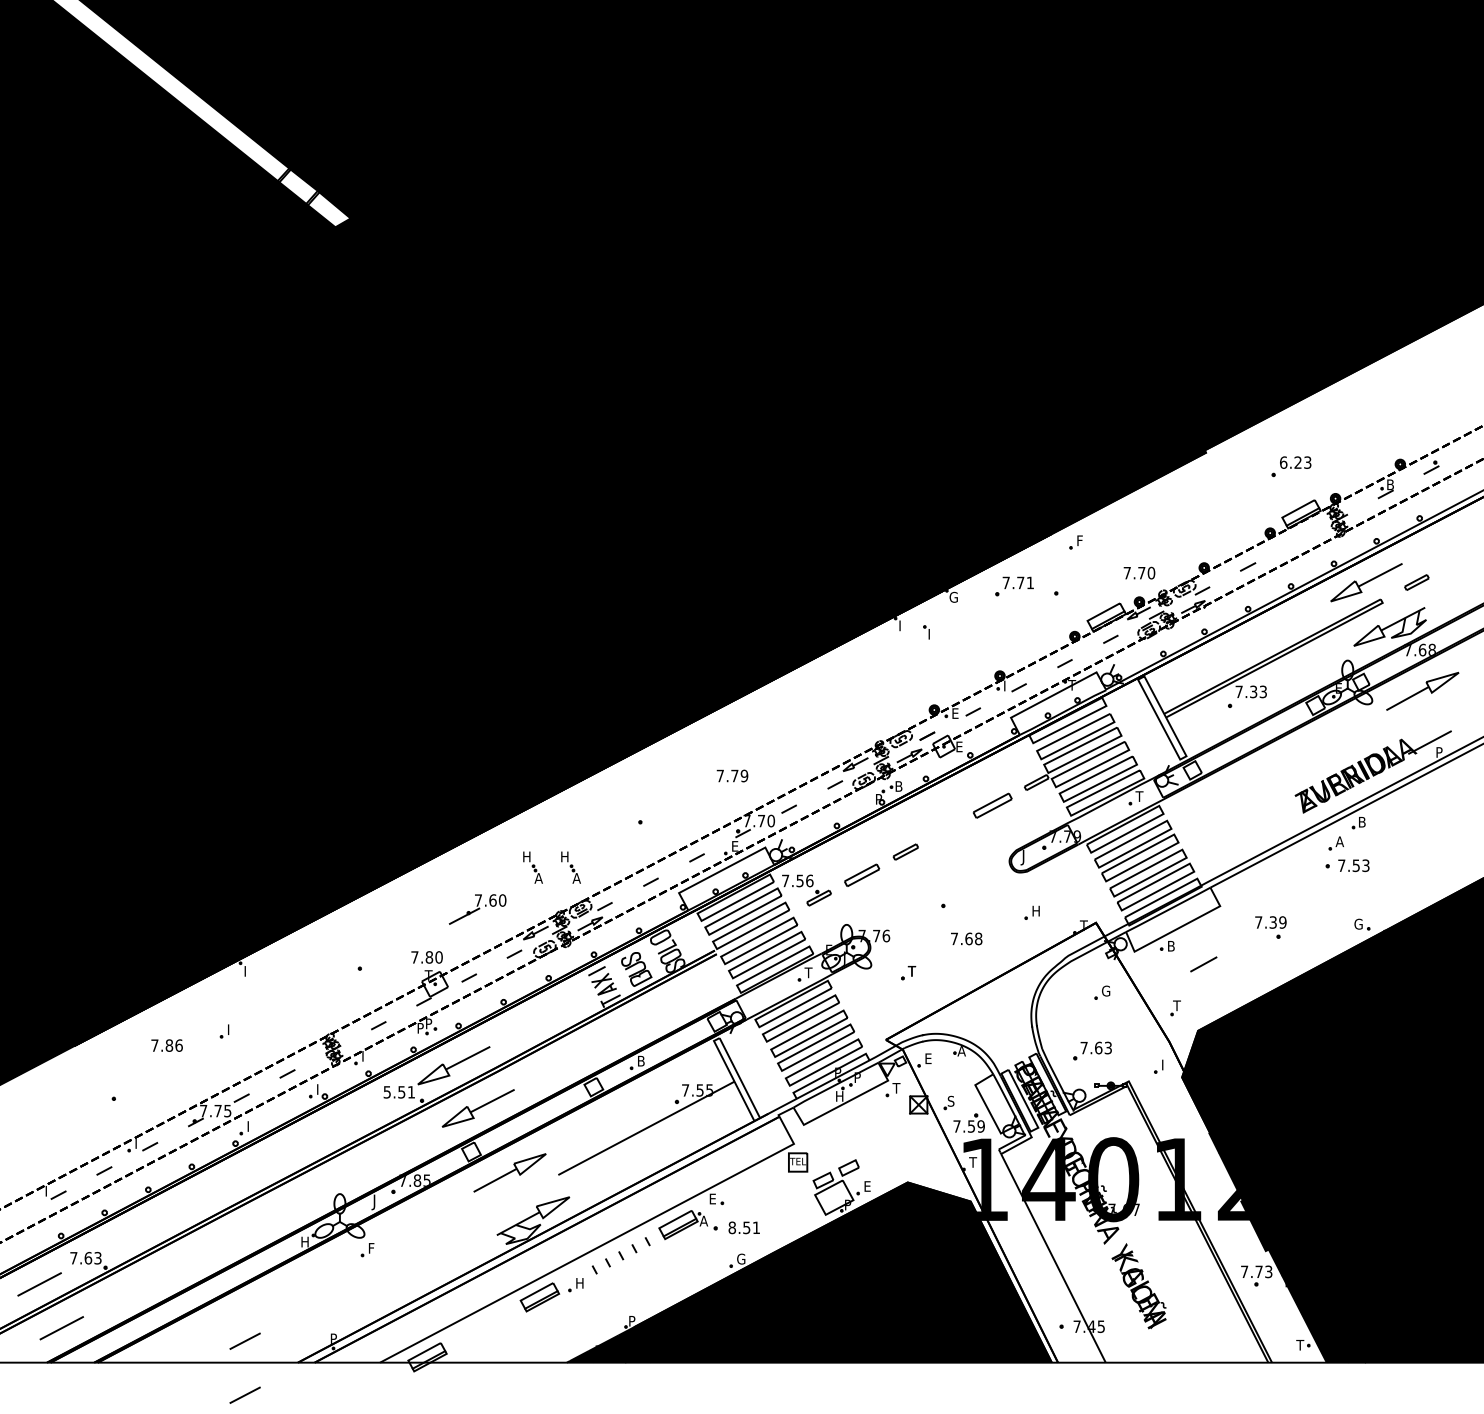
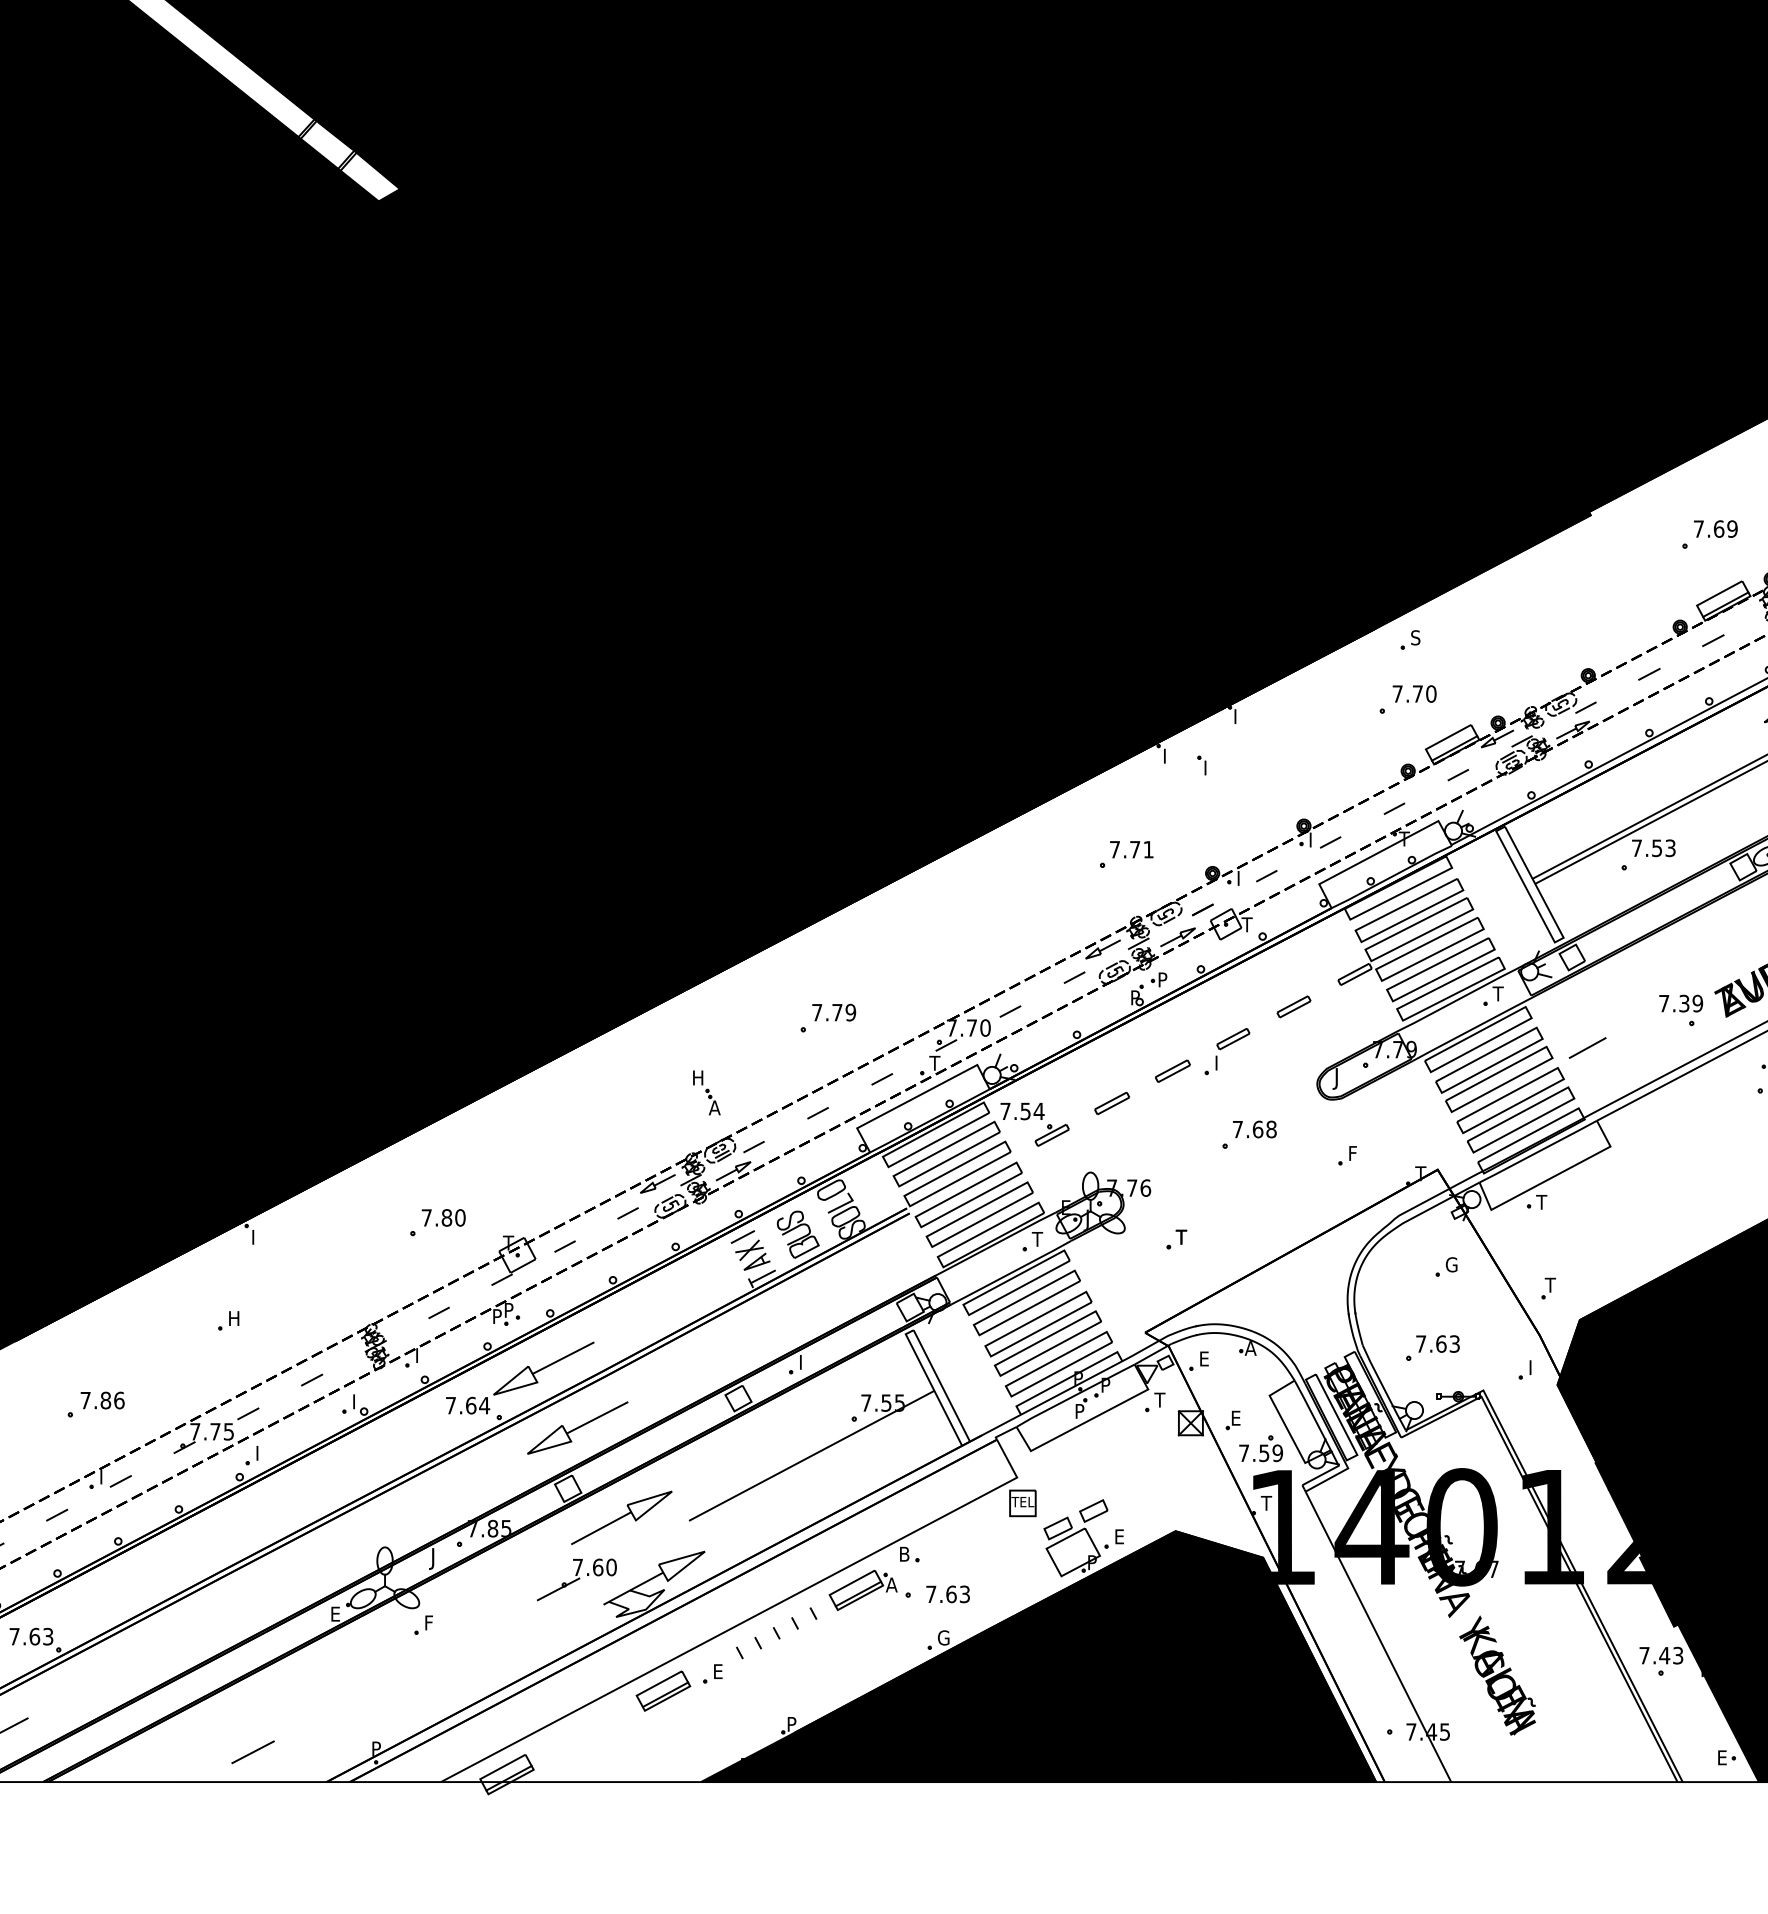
text: (1295, 462) -> (1715, 528), 6.23 -> 7.69
text: (1080, 540) -> (1416, 637), F -> S
line: (1293, 542) -> (1712, 640), added
text: (1139, 572) -> (1414, 693), moved
part: (1014, 586) -> (1126, 854), moved
text: (953, 596) -> (1239, 715), G -> I
text: (1253, 691) -> (1656, 847), 7.33 -> 7.53
text: (955, 713) -> (1242, 878), E -> I
text: (959, 746) -> (1247, 924), E -> T
text: (732, 775) -> (834, 1011), moved
text: (899, 786) -> (1164, 979), B -> P
part: (992, 805) -> (1293, 1006), size x0.62
part: (944, 837) -> (1226, 1050), added
text: (734, 846) -> (934, 1063), E -> T
part: (532, 867) -> (653, 1092), removed
part: (862, 874) -> (1112, 1102), size x0.71
text: (809, 880) -> (1038, 1110), 7.56 -> 7.54
part: (477, 909) -> (576, 1579), moved
text: (1036, 910) -> (1354, 1152), H -> F
part: (1270, 927) -> (1680, 1010), moved
text: (966, 938) -> (1254, 1128), moved
text: (1170, 946) -> (1541, 1202), B -> T
text: (426, 957) -> (442, 1217), moved
line: (1203, 964) -> (1587, 1048), moved
text: (232, 1029) -> (235, 1318), I -> H
text: (166, 1045) -> (101, 1400), moved
text: (641, 1060) -> (804, 1361), B -> I
text: (399, 1092) -> (467, 1405), 5.51 -> 7.64
text: (840, 1096) -> (1081, 1411), H -> P
text: (950, 1100) -> (1235, 1417), S -> E
text: (715, 1198) -> (907, 1553), E -> B
text: (744, 1227) -> (948, 1593), 8.51 -> 7.63
text: (305, 1241) -> (337, 1613), H -> E
text: (1259, 1271) -> (1665, 1655), 7.73 -> 7.43
text: (580, 1283) -> (719, 1671), H -> E
text: (1300, 1345) -> (1722, 1758), T -> E
line: (244, 1394) -> (252, 1826), removed

